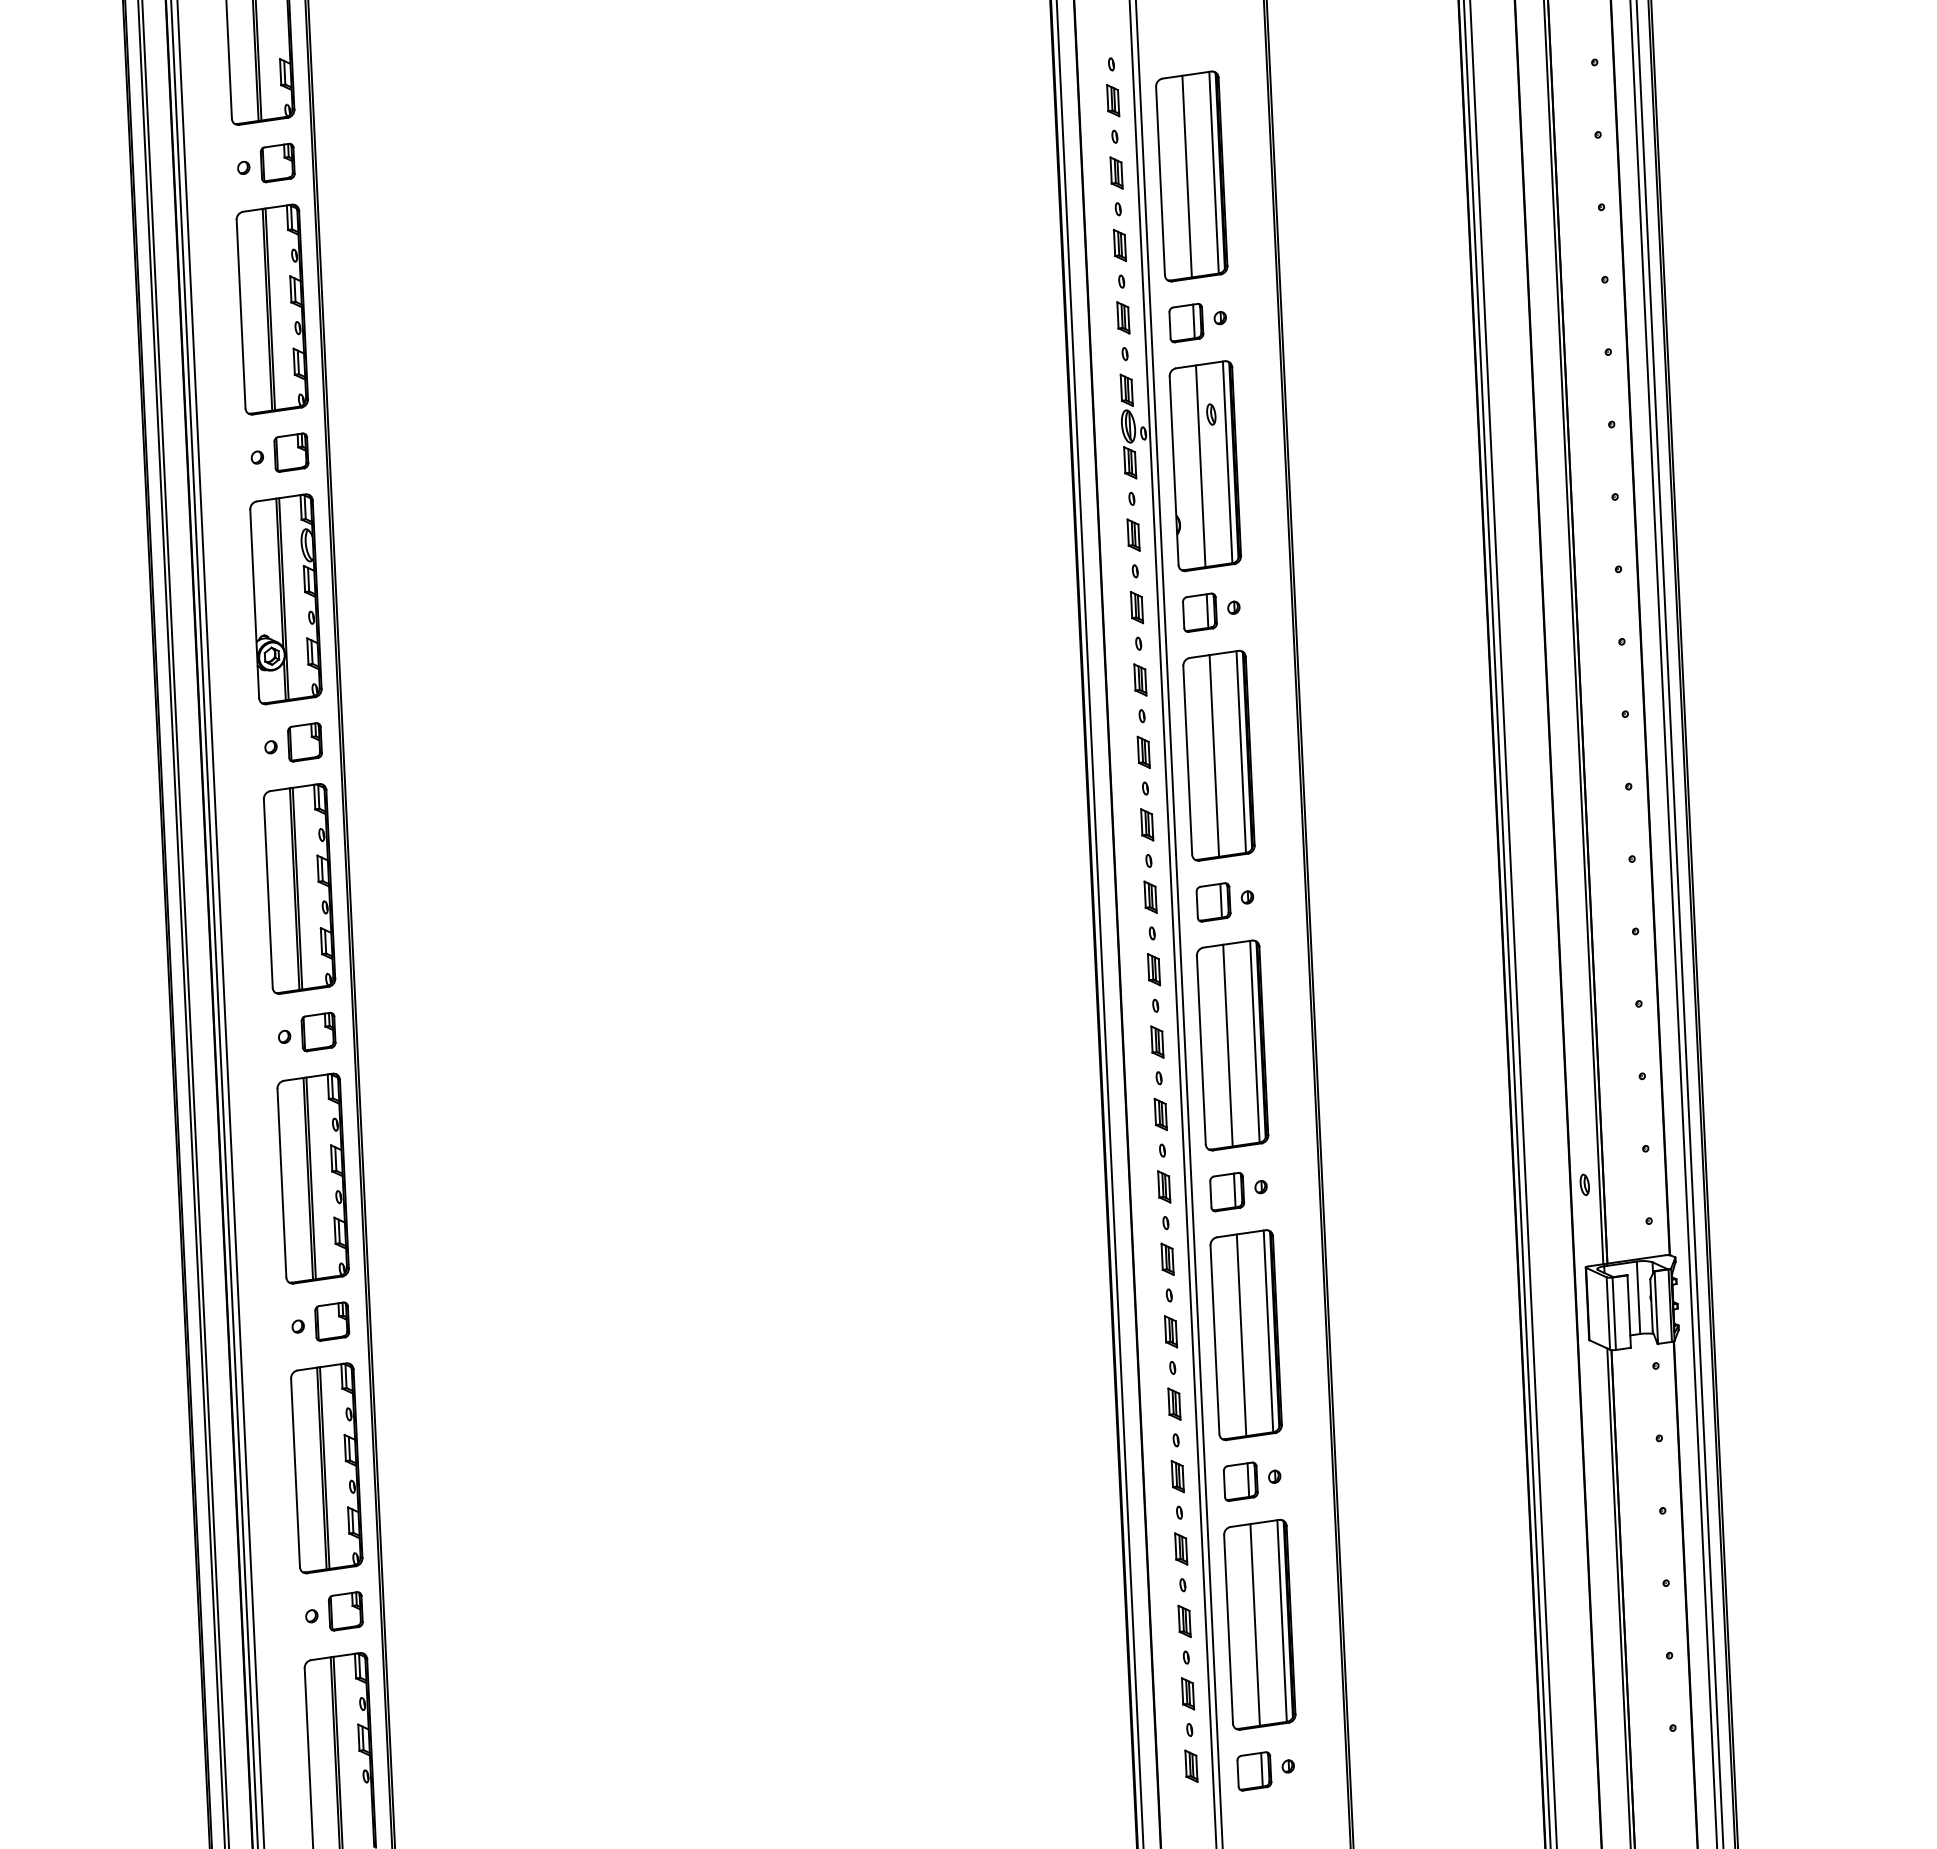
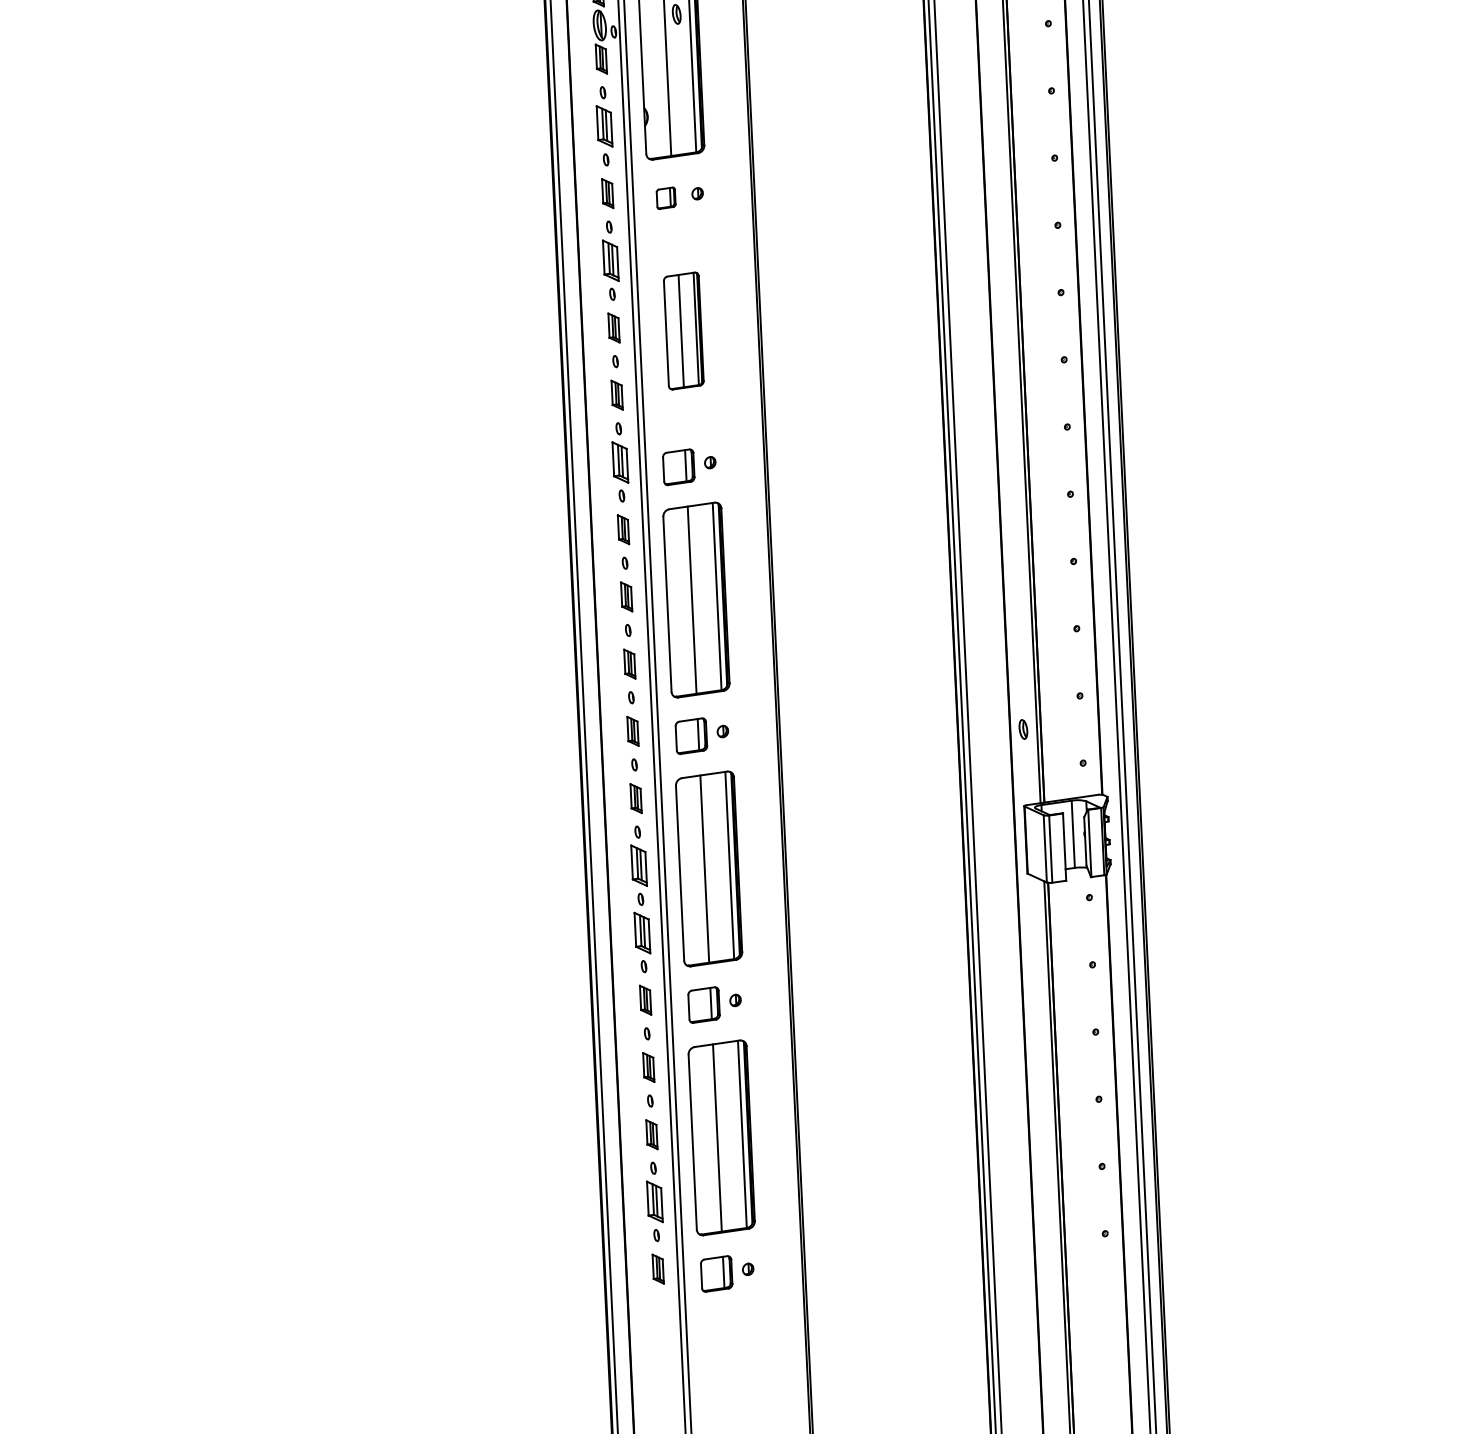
part: (1133, 534) -> (604, 125), size x1.4
part: (1199, 612) -> (665, 198), size x0.6
part: (1140, 679) -> (610, 260), size x1.4
part: (1218, 755) -> (683, 330), size x0.6
part: (1150, 896) -> (620, 461), size x1.4
part: (1171, 1331) -> (639, 865), size x1.4
part: (1174, 1403) -> (642, 932), size x1.4
part: (1188, 1693) -> (655, 1201), size x1.4

